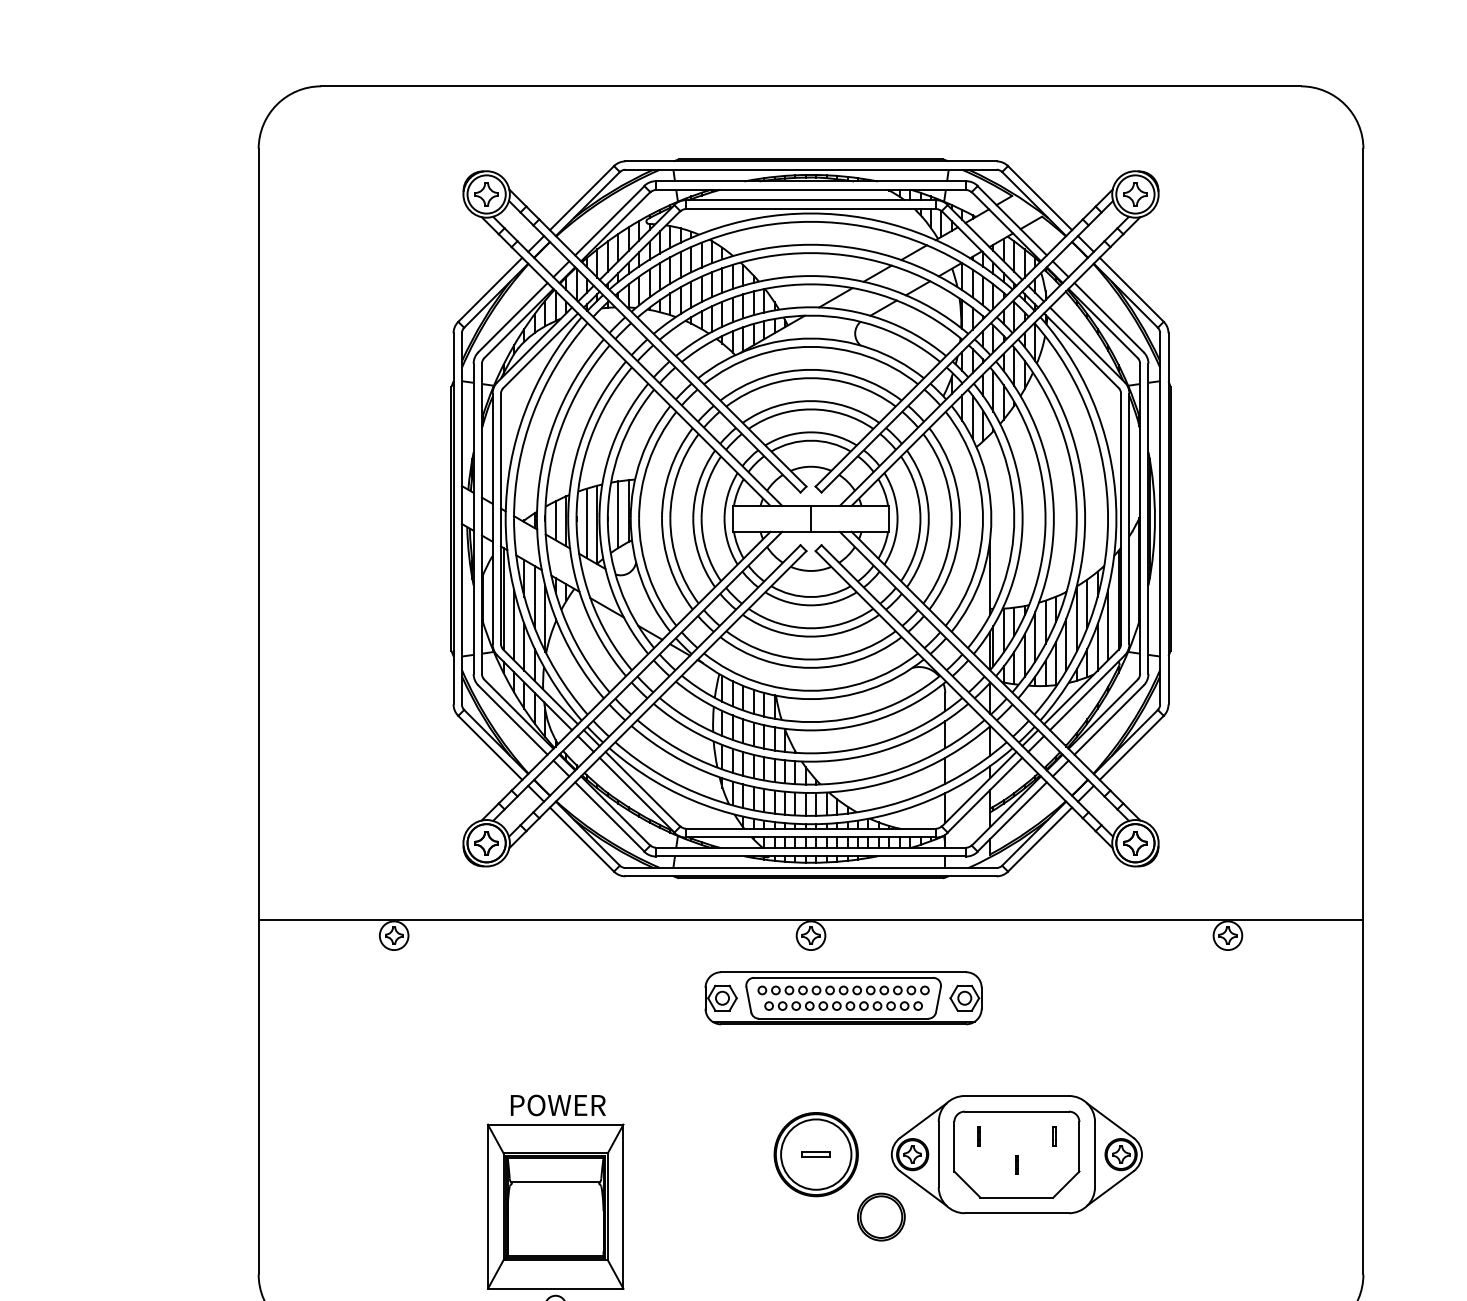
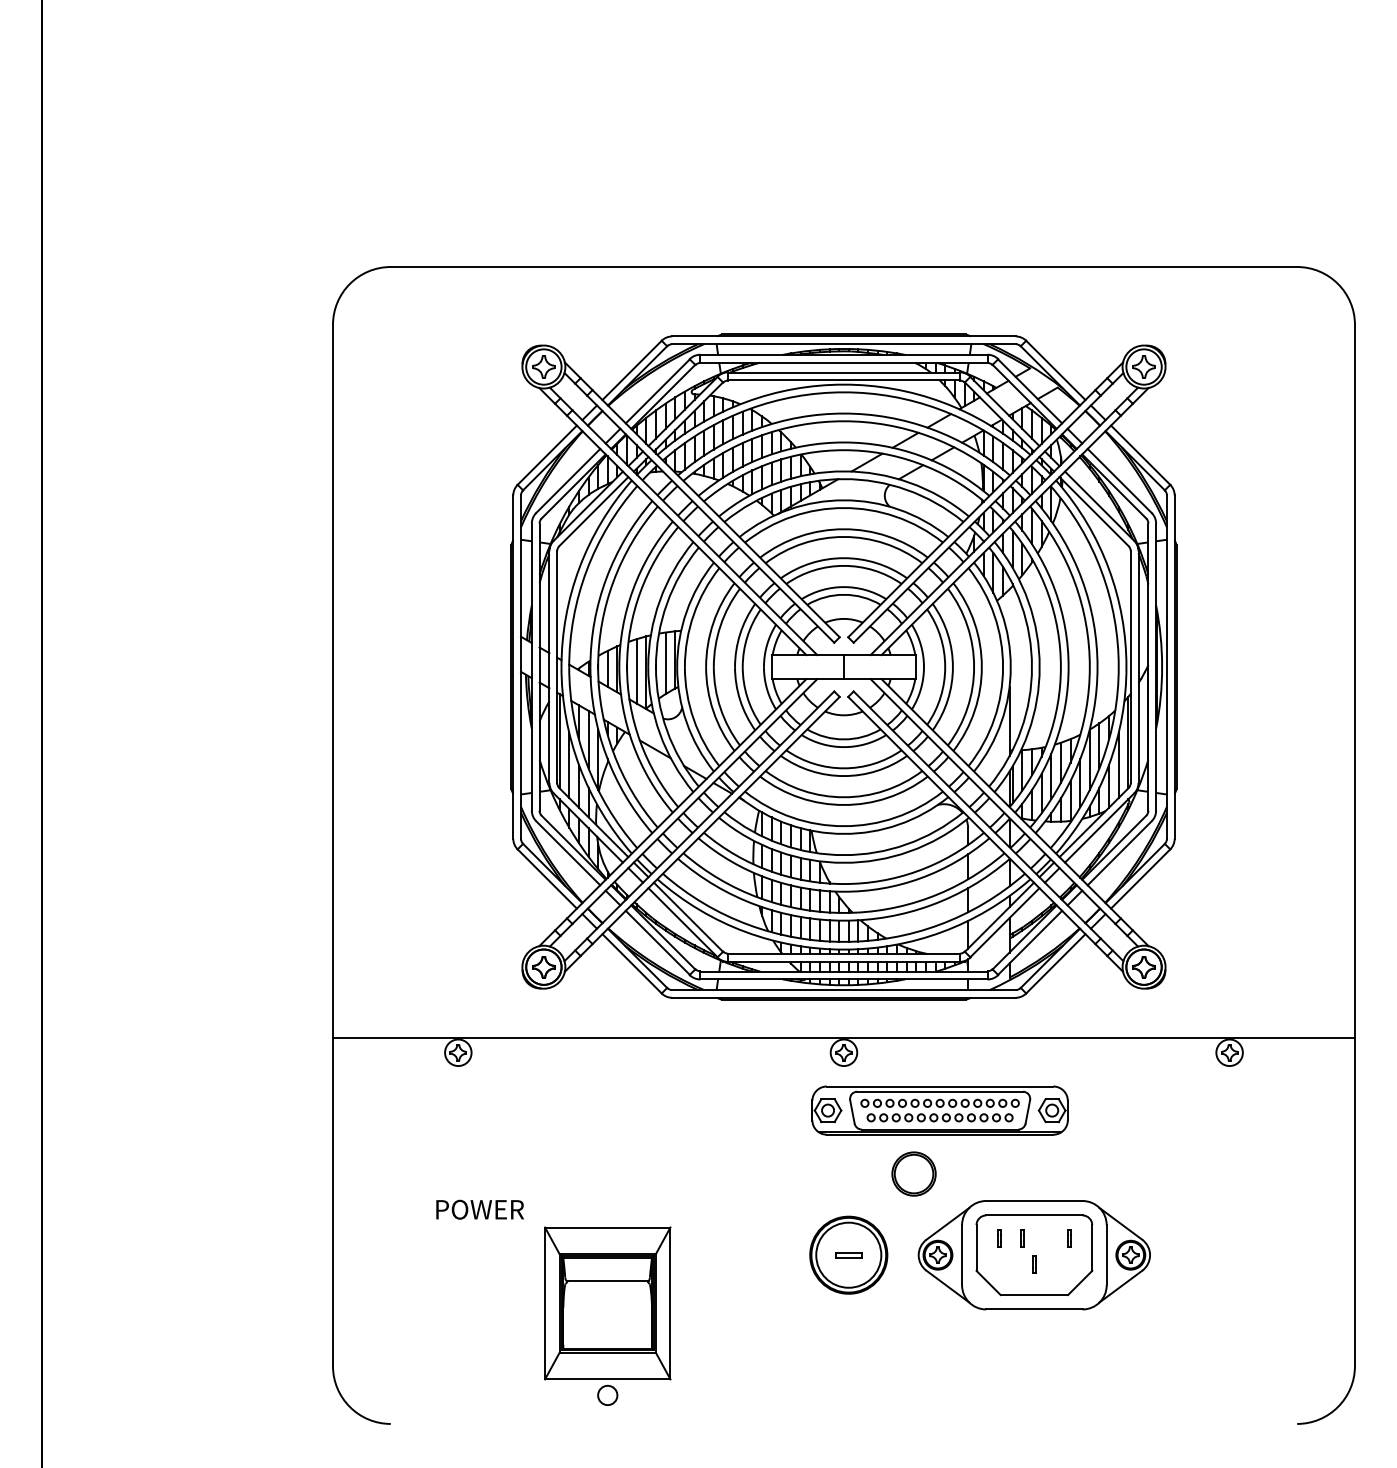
part: (842, 998) -> (939, 1110), moved
text: (557, 1105) -> (479, 1209), moved
part: (1004, 1136) -> (1022, 1238), added
part: (880, 1216) -> (913, 1173), moved

